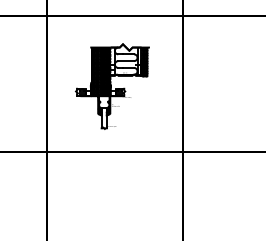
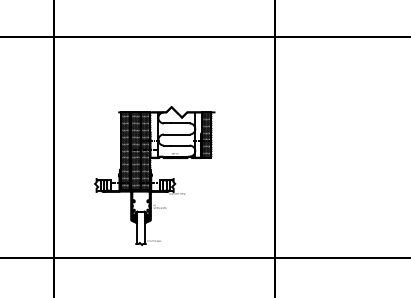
part: (112, 86) -> (154, 175), moved

